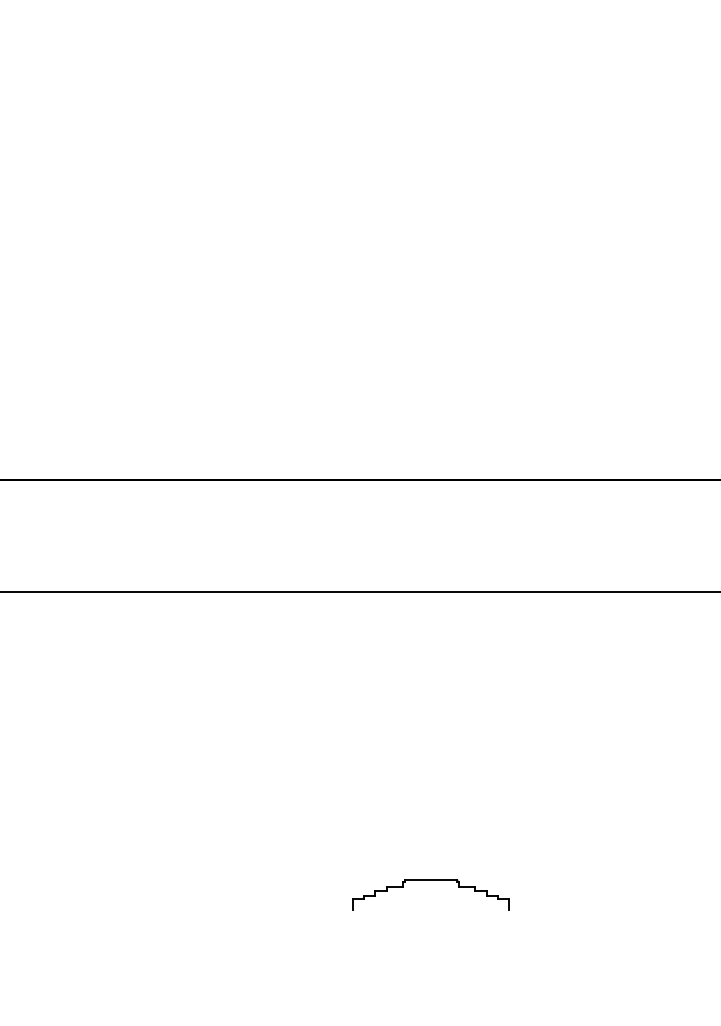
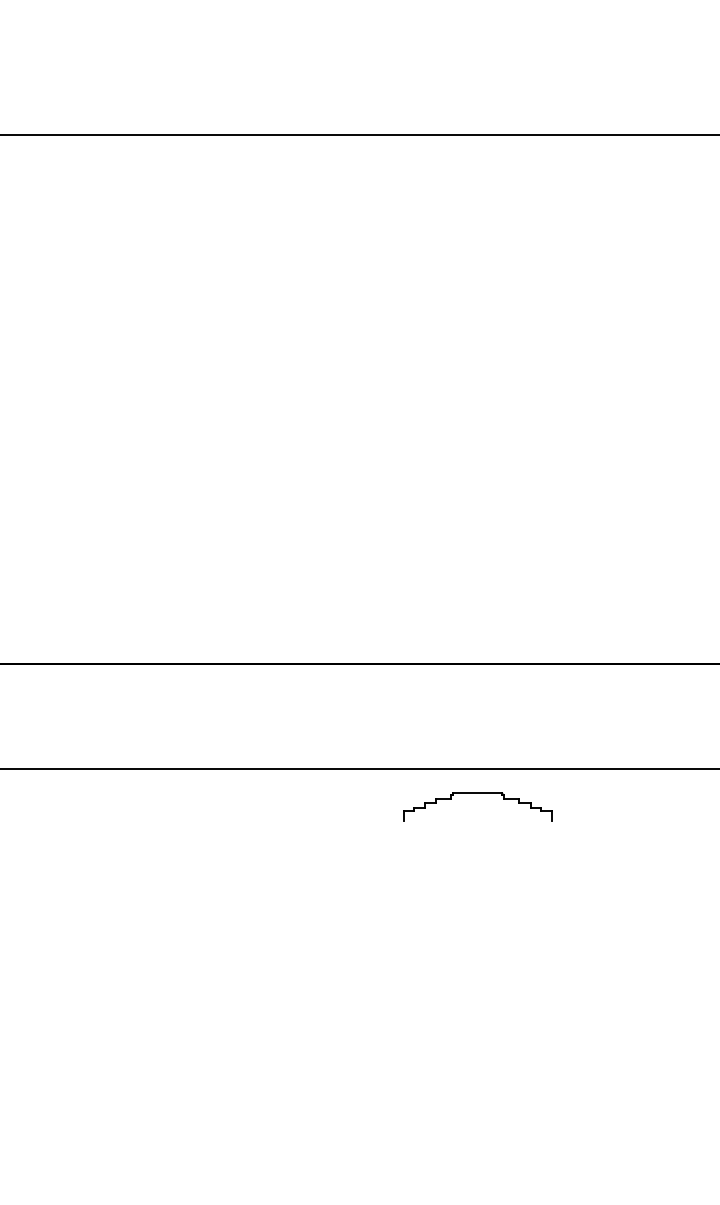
part: (430, 880) -> (477, 793), moved

